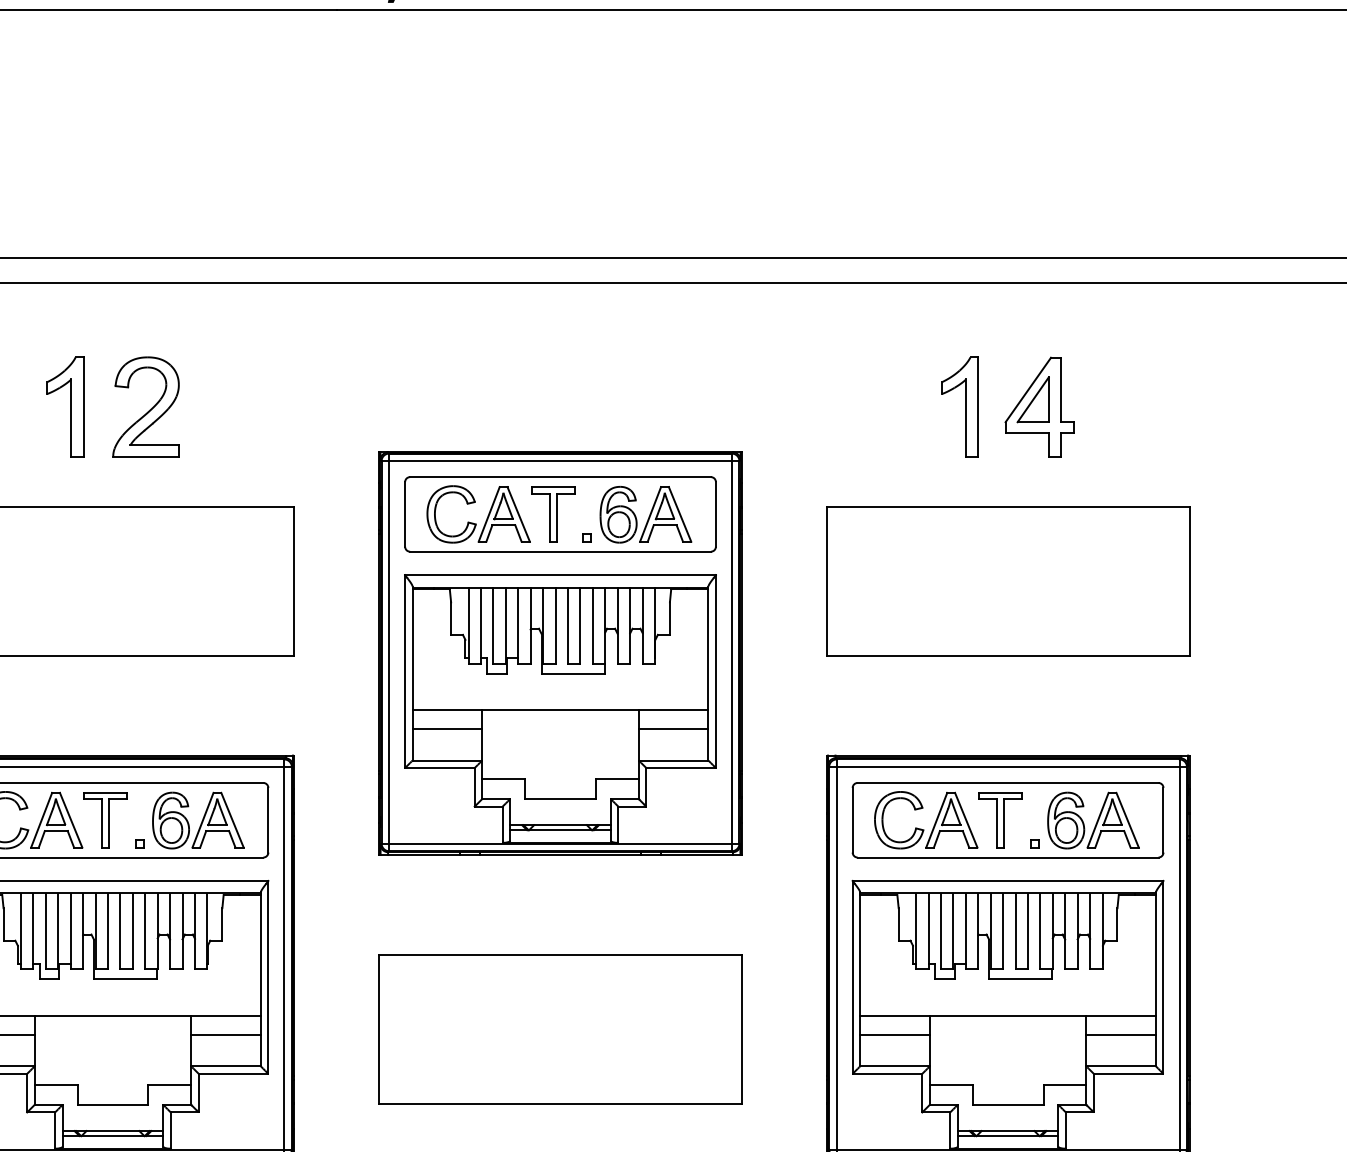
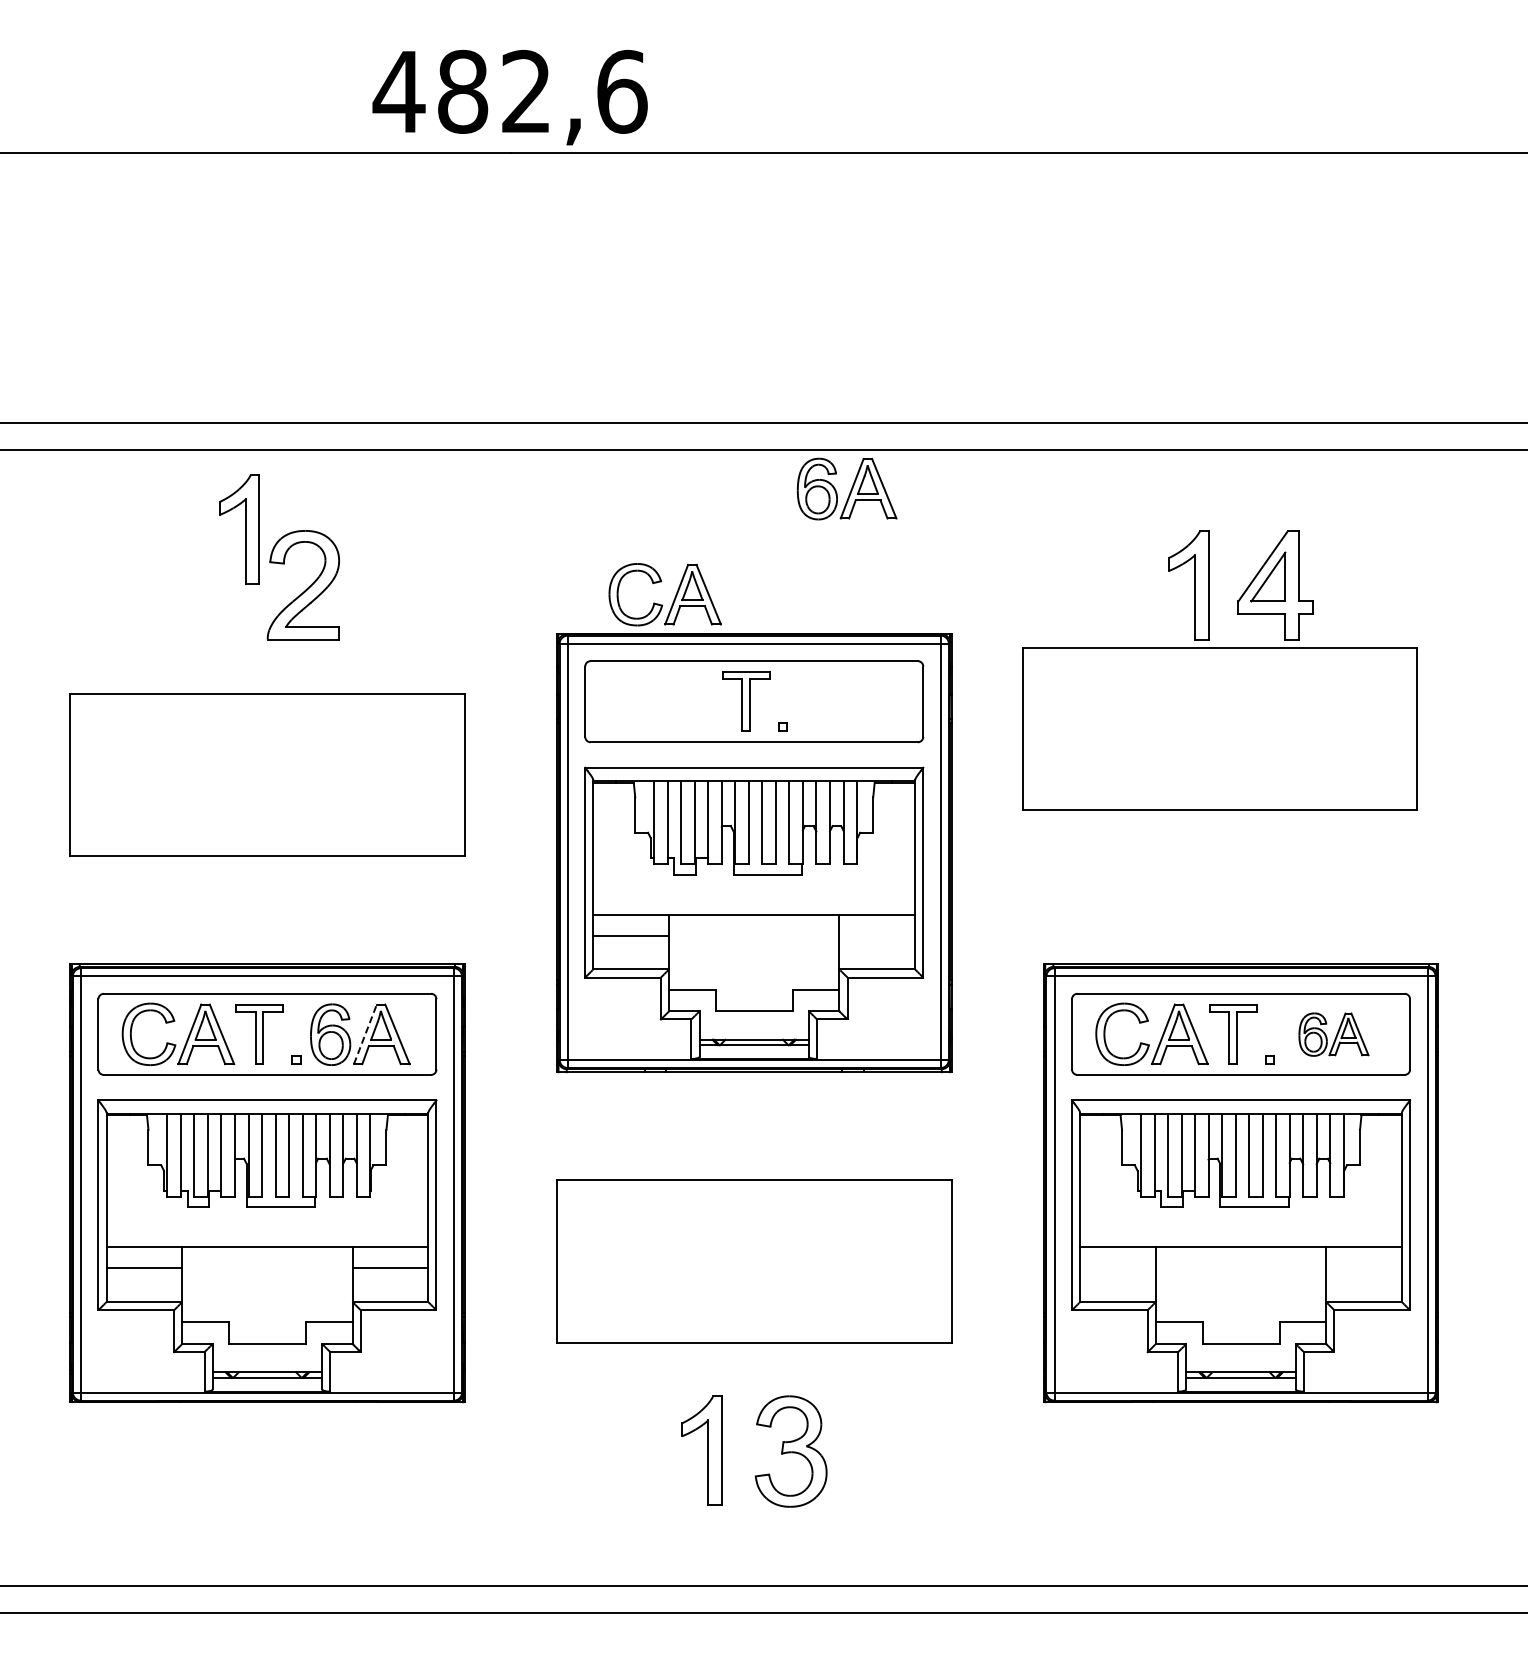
part: (65, 407) -> (239, 529), moved
part: (645, 514) -> (846, 488), moved
part: (476, 523) -> (662, 604), moved
part: (1007, 581) -> (1219, 728), moved
line: (673, 729) -> (877, 935), removed
line: (203, 820) -> (365, 1034), solid -> dashed
part: (1093, 820) -> (1333, 1034), size x0.7
line: (894, 1035) -> (1117, 1268), removed
line: (1120, 1035) -> (1363, 1268), removed

